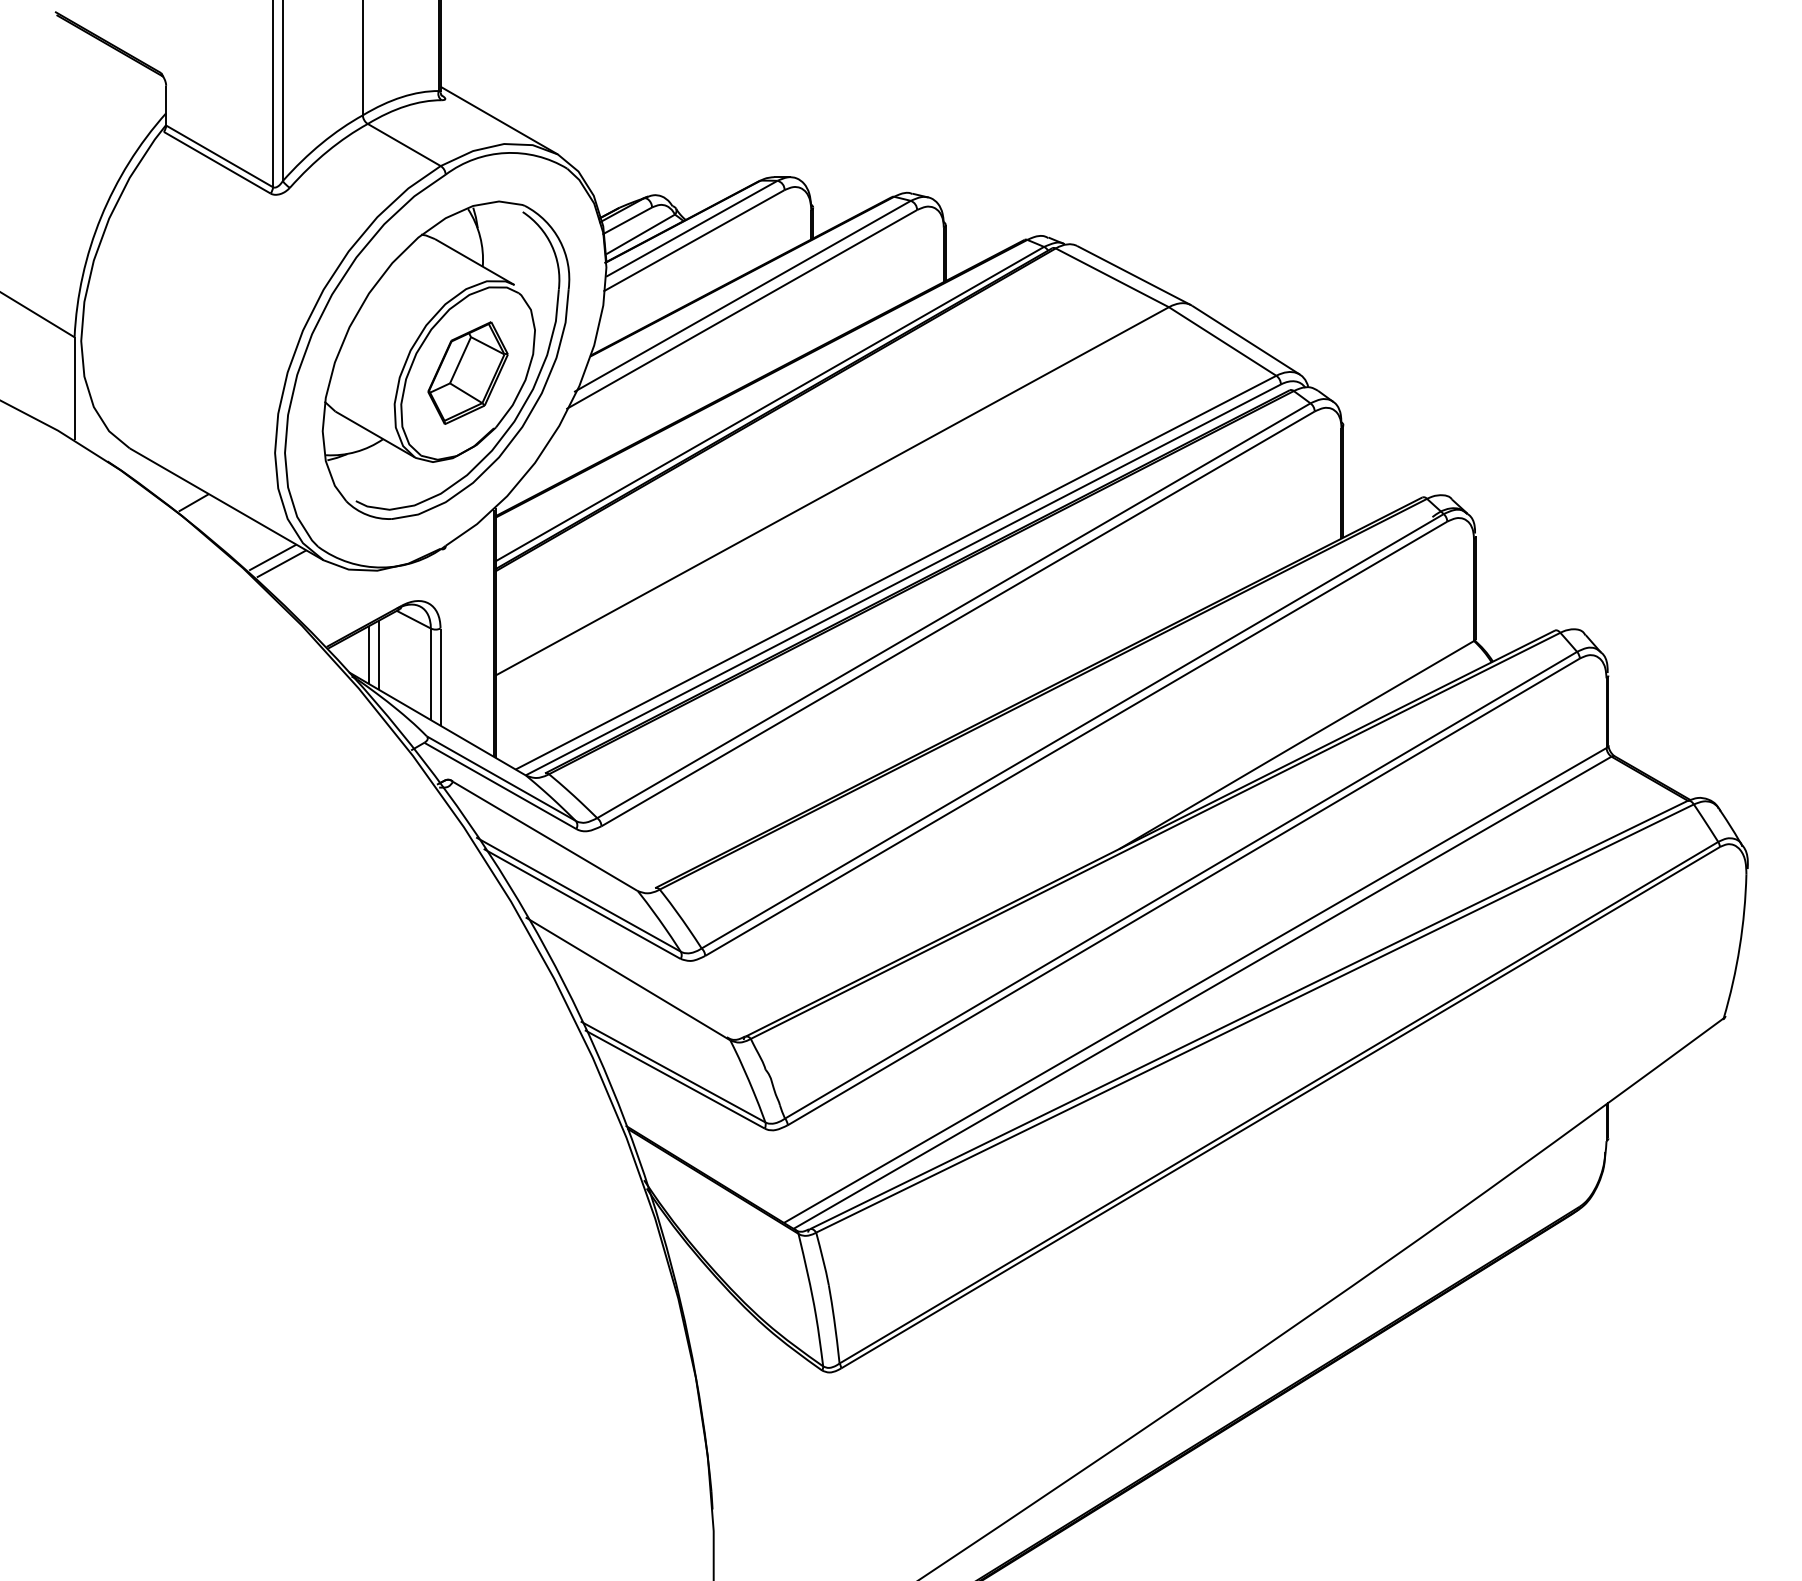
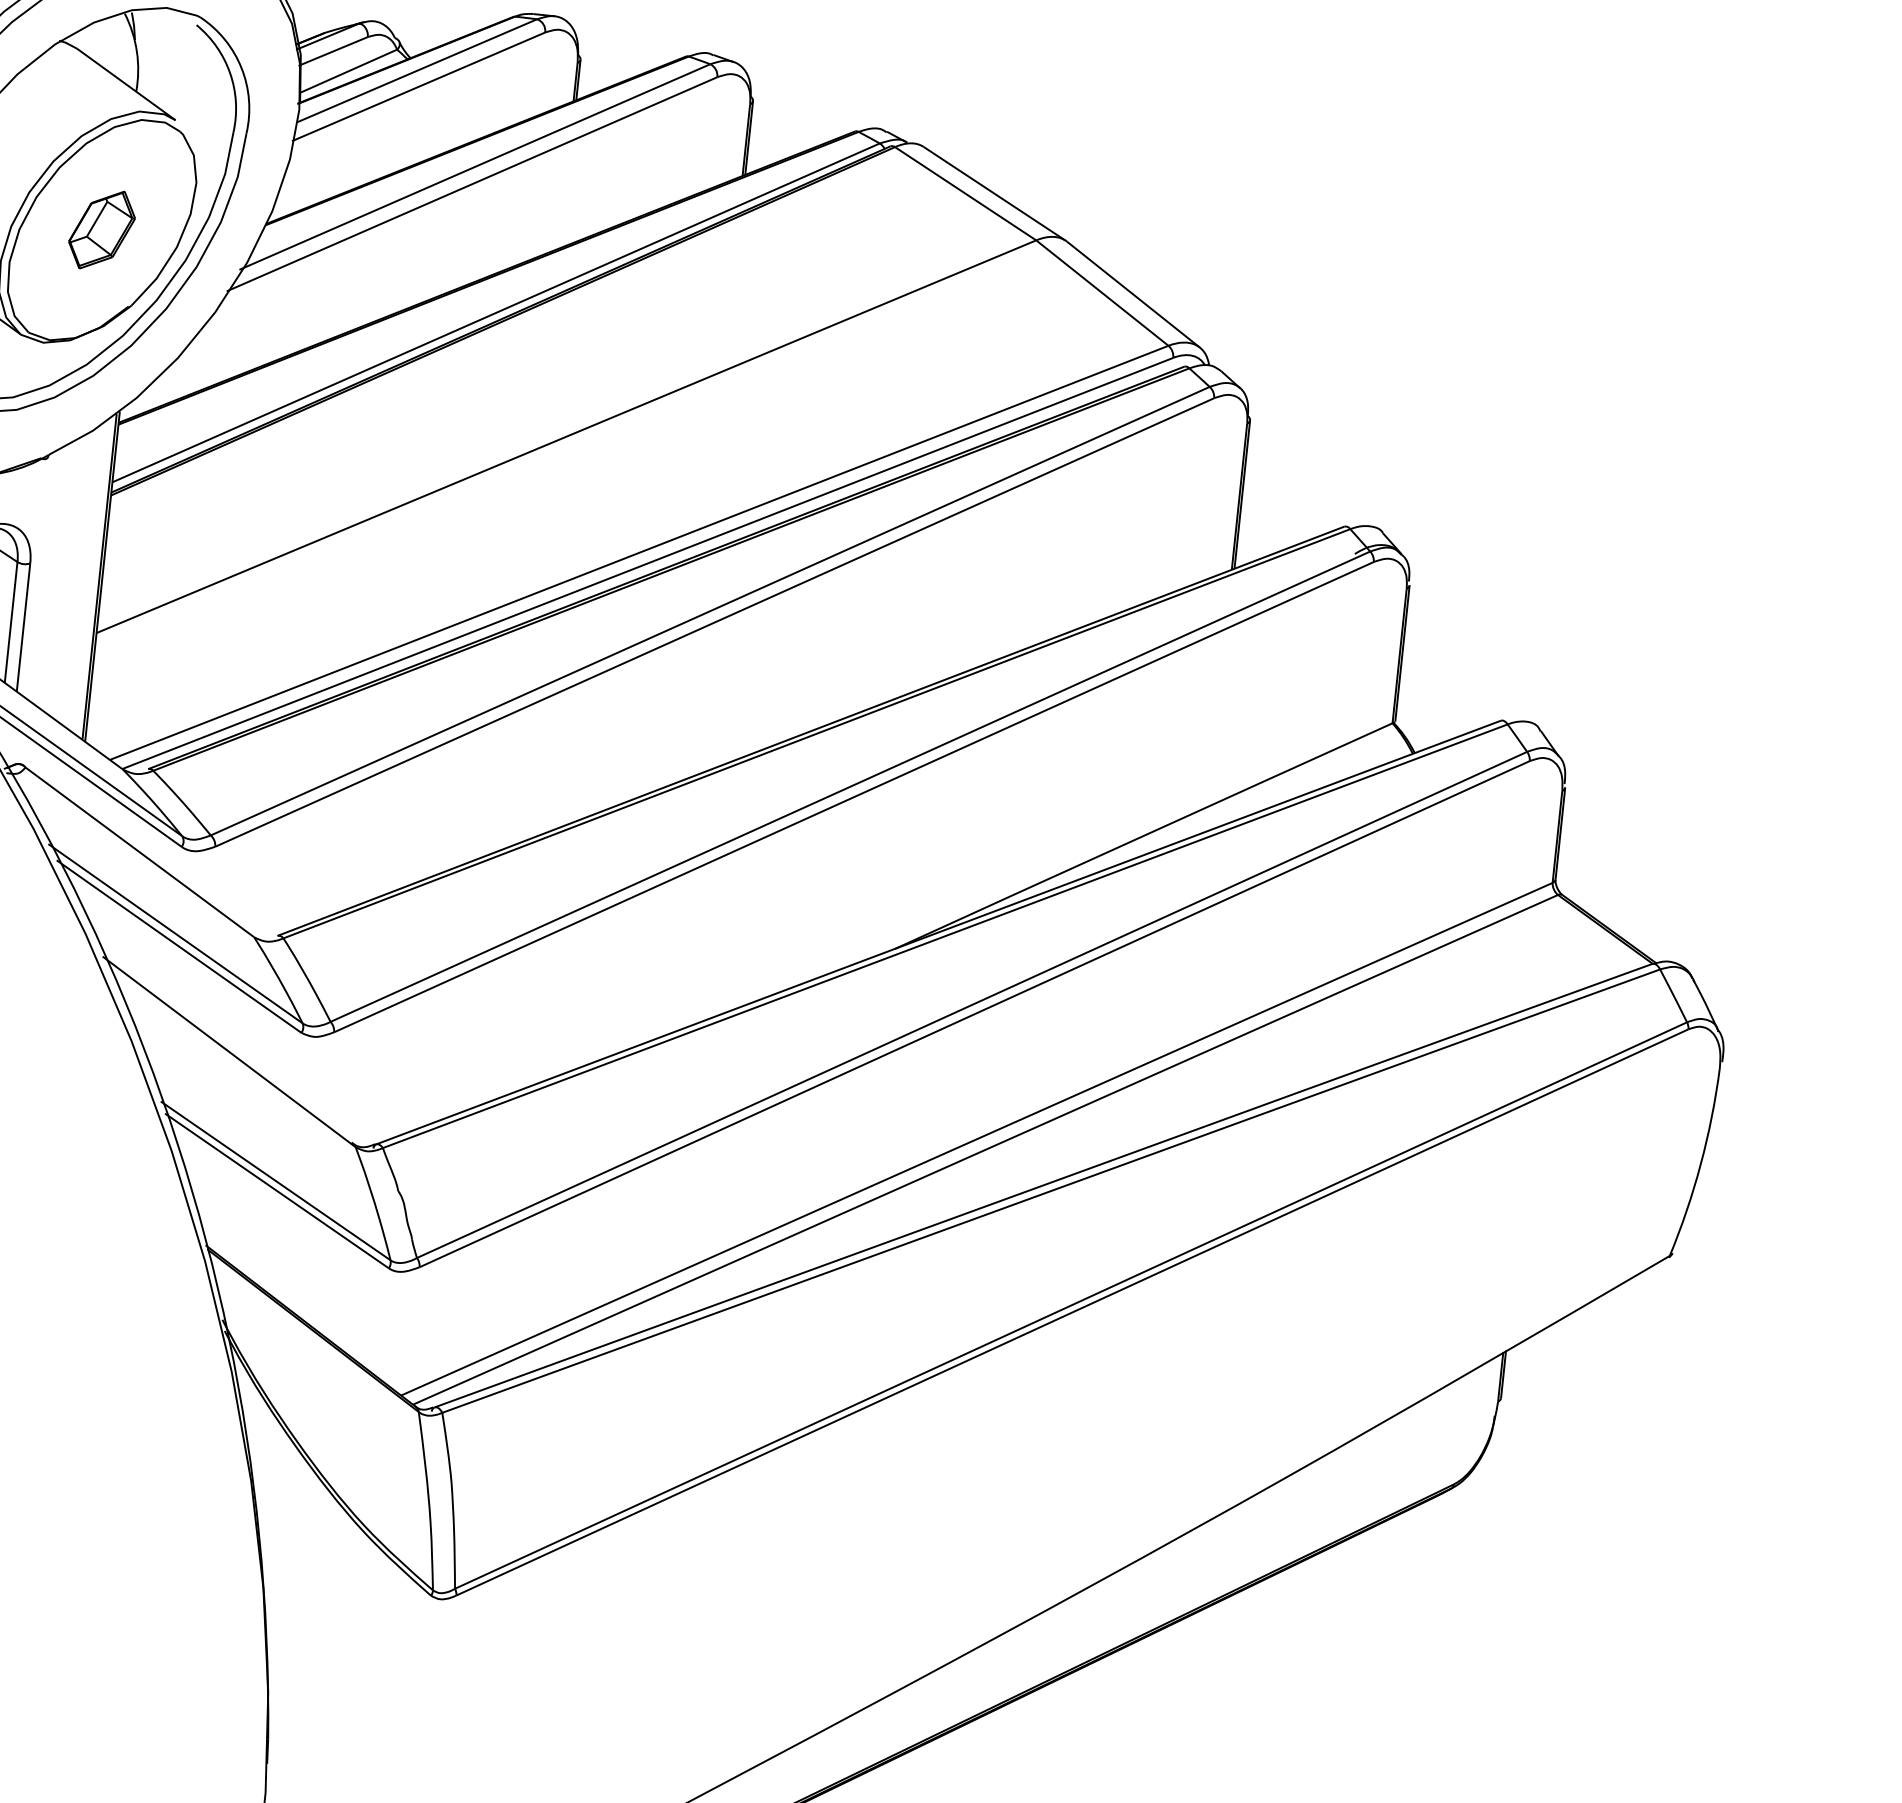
part: (467, 372) -> (101, 229), size x0.6

